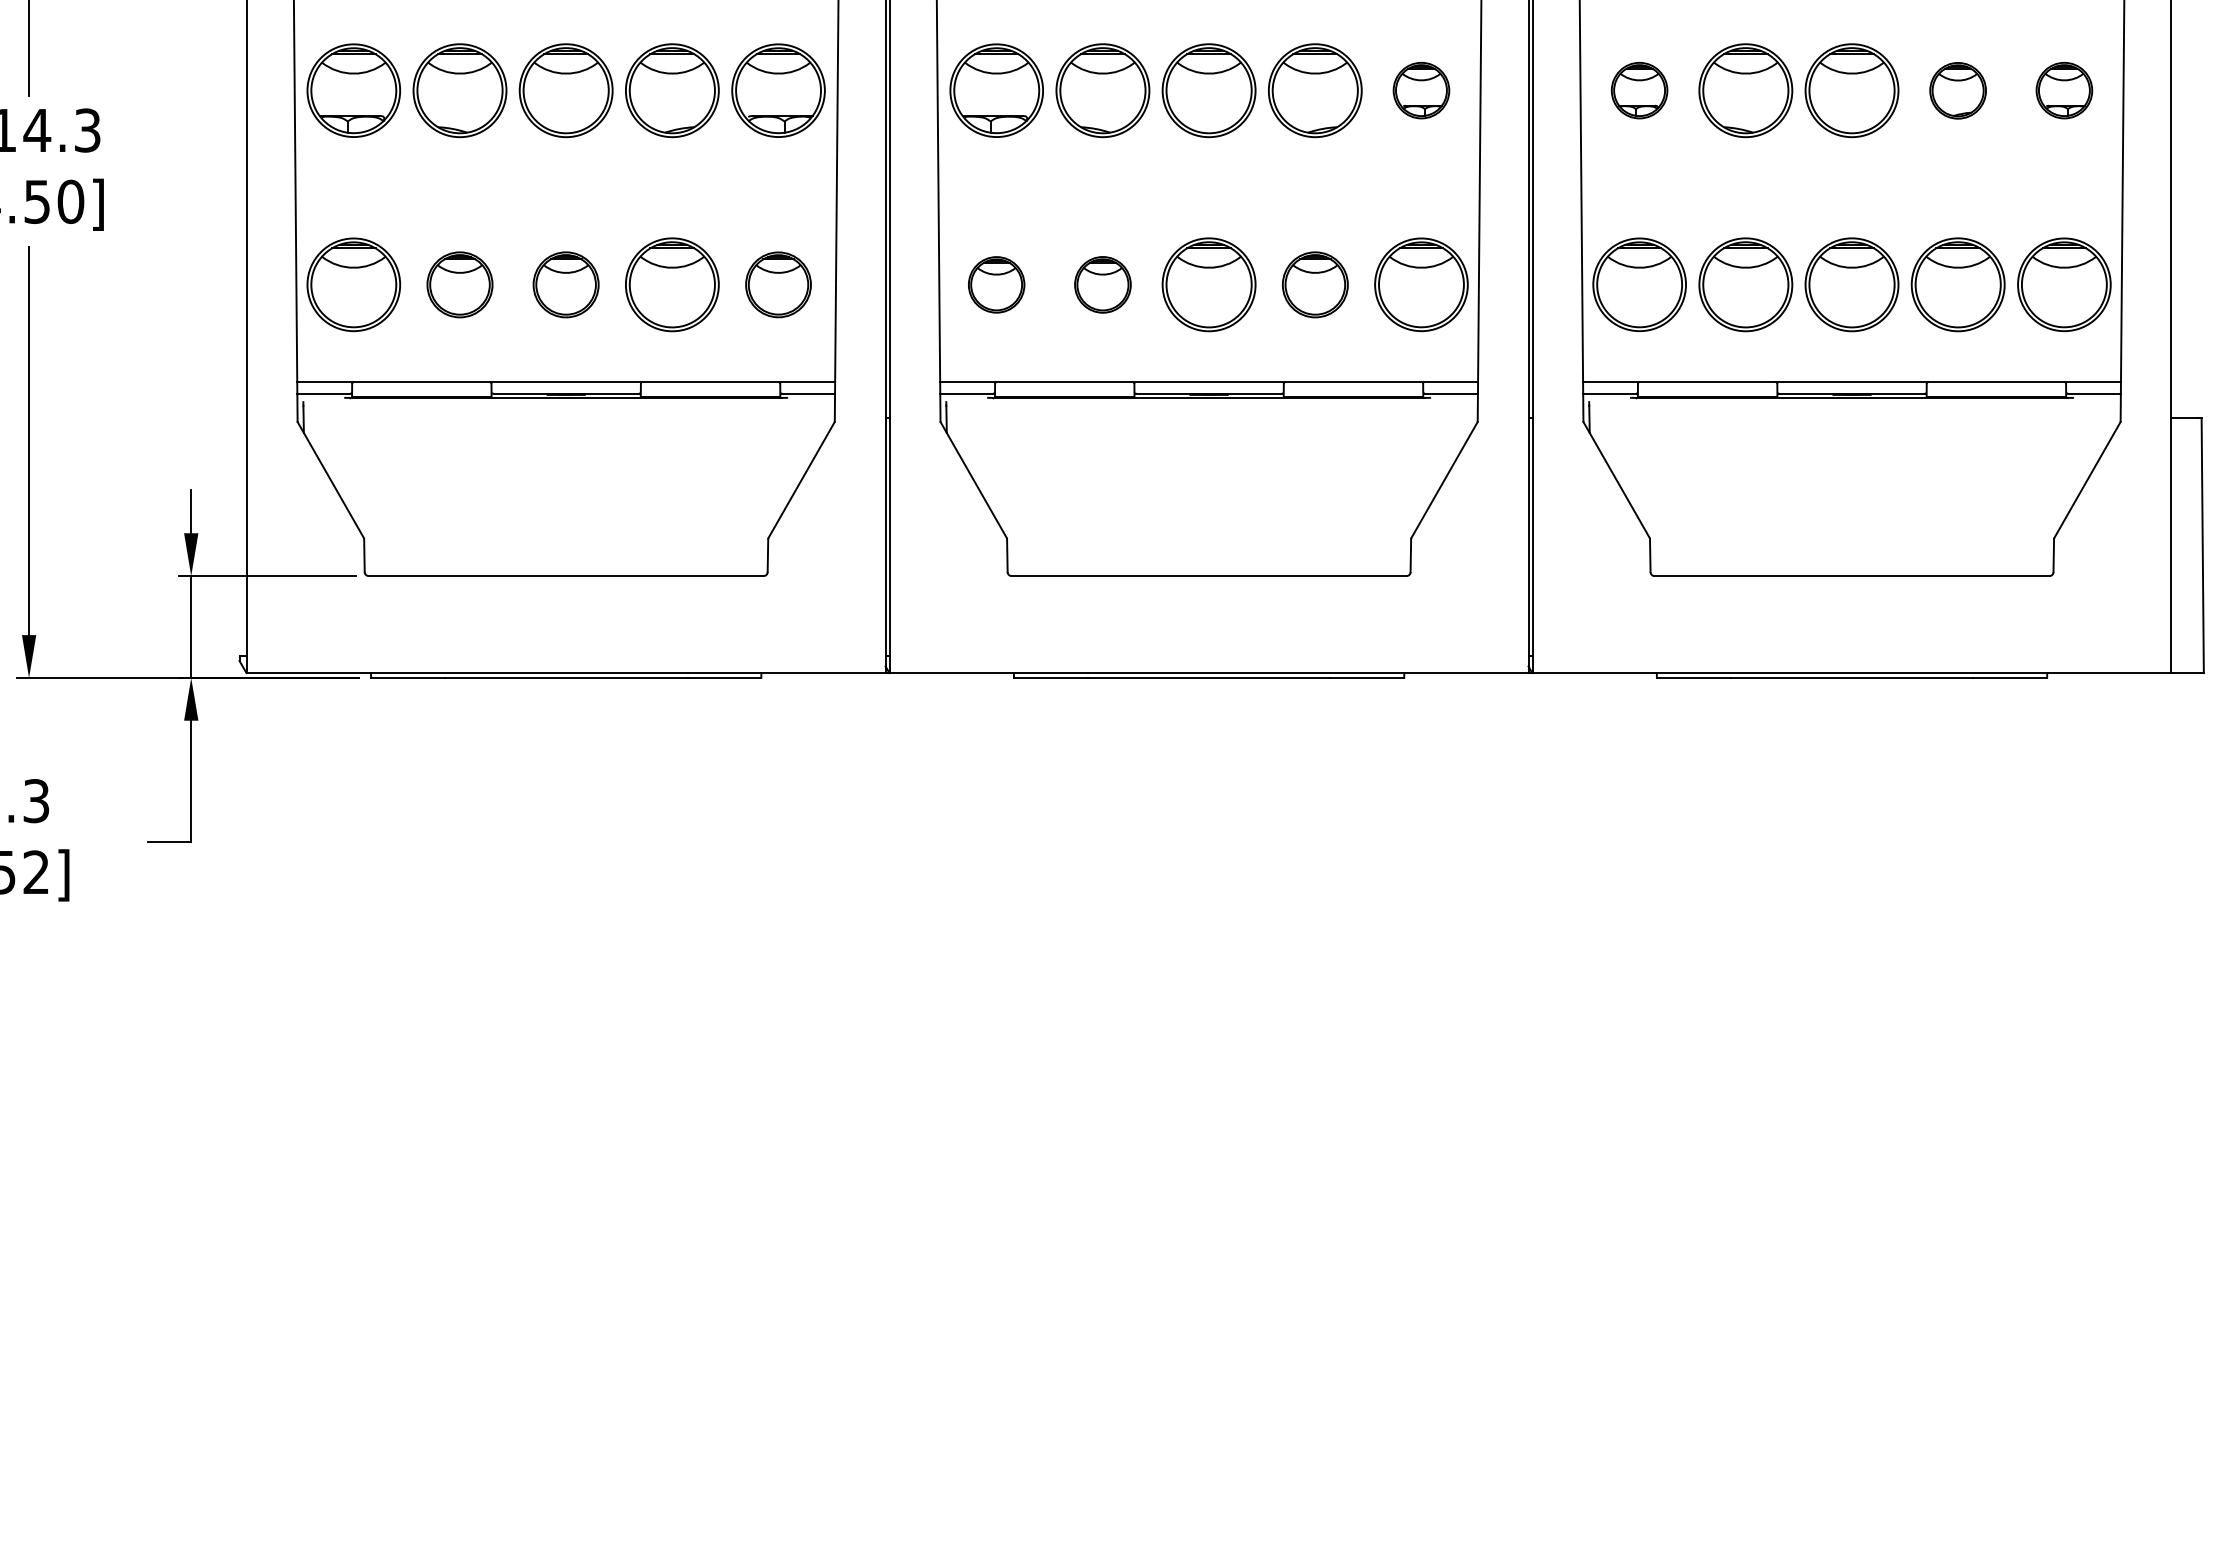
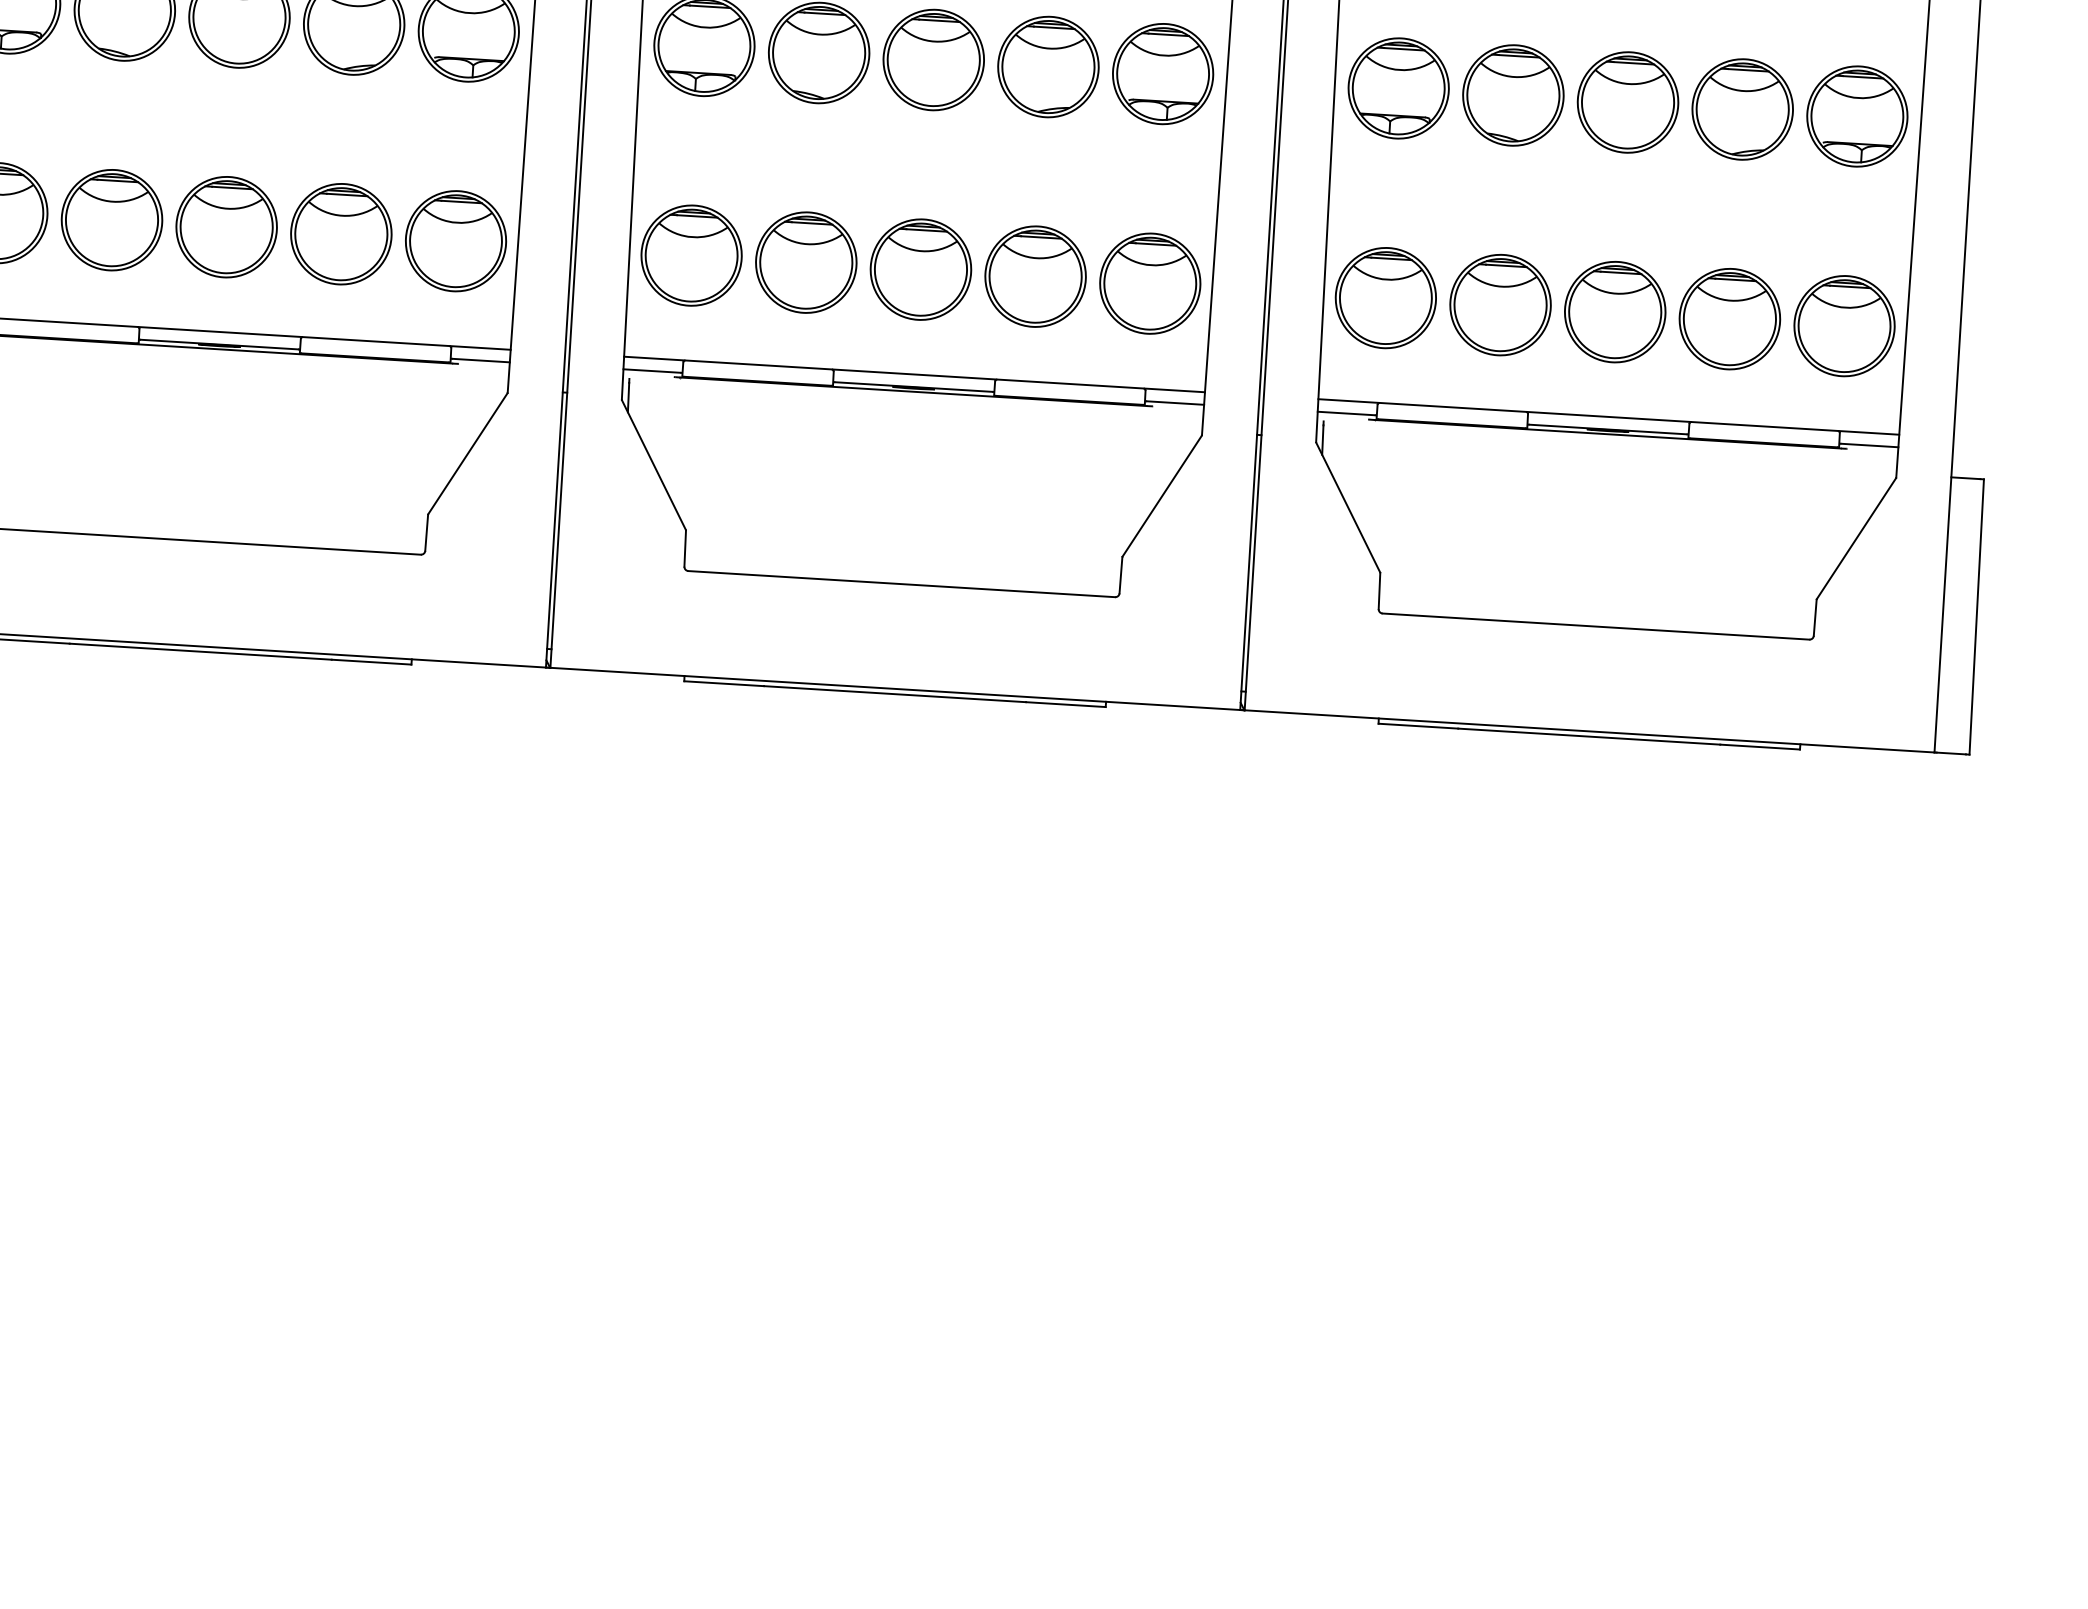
part: (1421, 90) -> (1163, 73), size x1.67
part: (1639, 90) -> (1398, 88), size x1.67
part: (1957, 90) -> (1741, 109), size x1.67
part: (2064, 90) -> (1857, 116), size x1.67
part: (459, 284) -> (111, 219), size x1.43
part: (565, 284) -> (225, 226), size x1.43
part: (778, 284) -> (455, 240), size x1.43
part: (996, 284) -> (691, 255), size x1.67
part: (1102, 284) -> (805, 262), size x1.67
part: (1315, 284) -> (1035, 276), size x1.43

